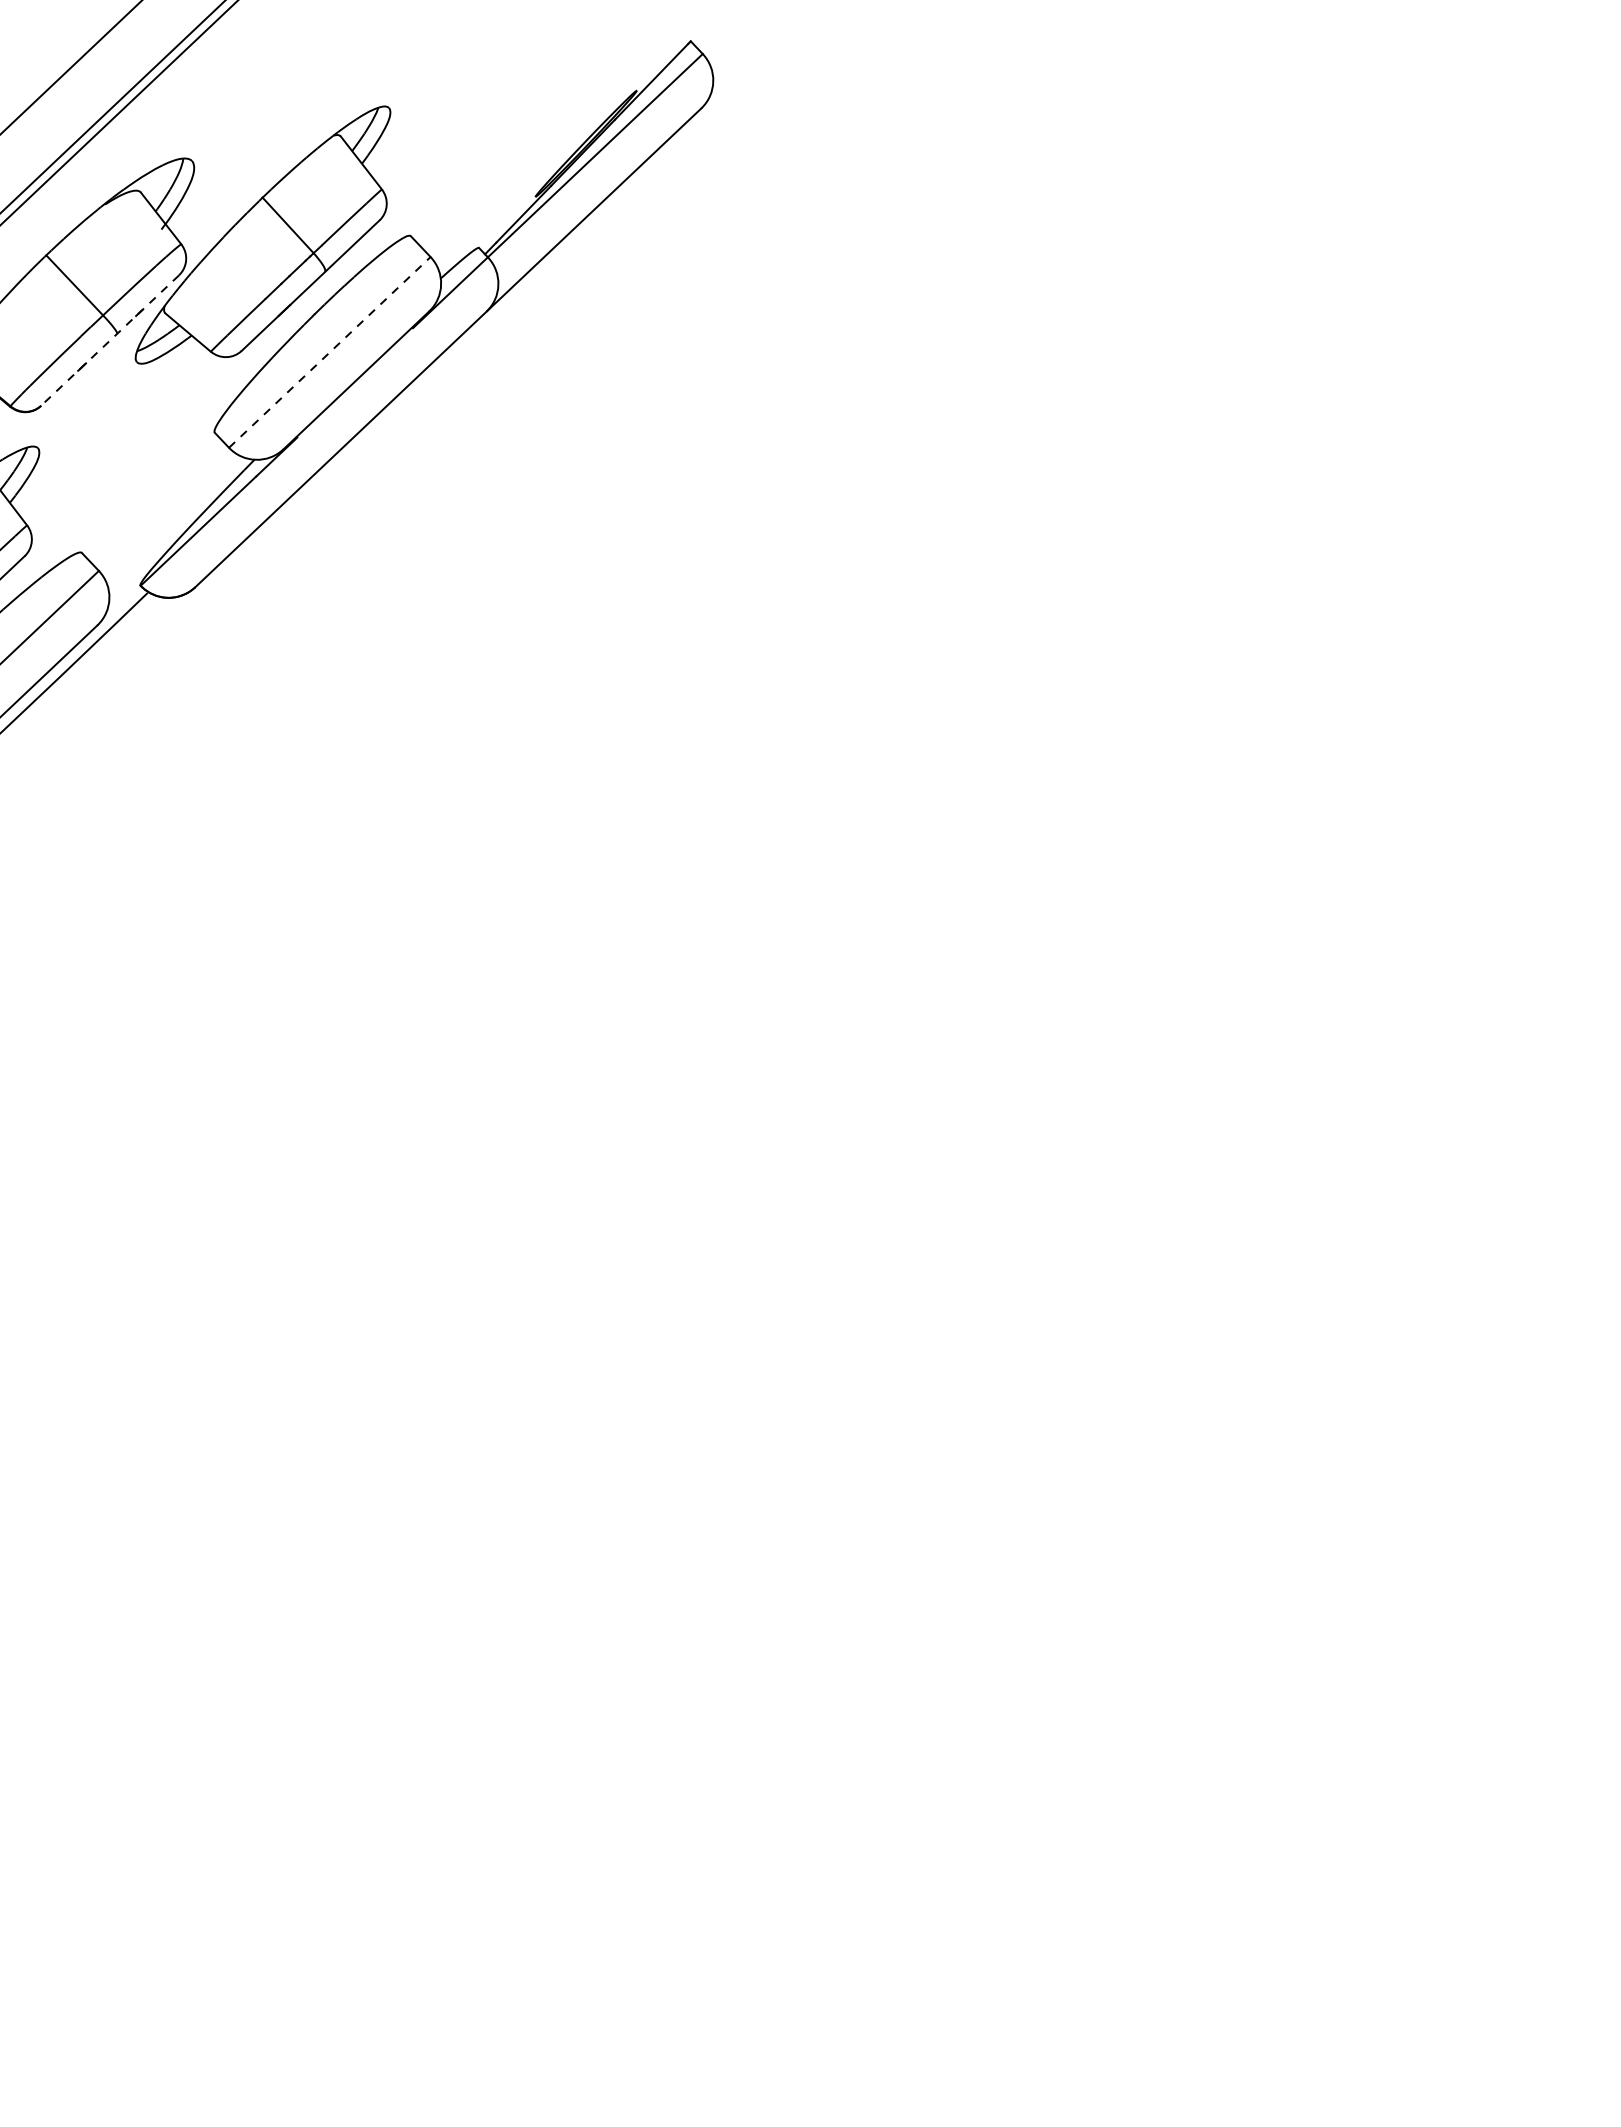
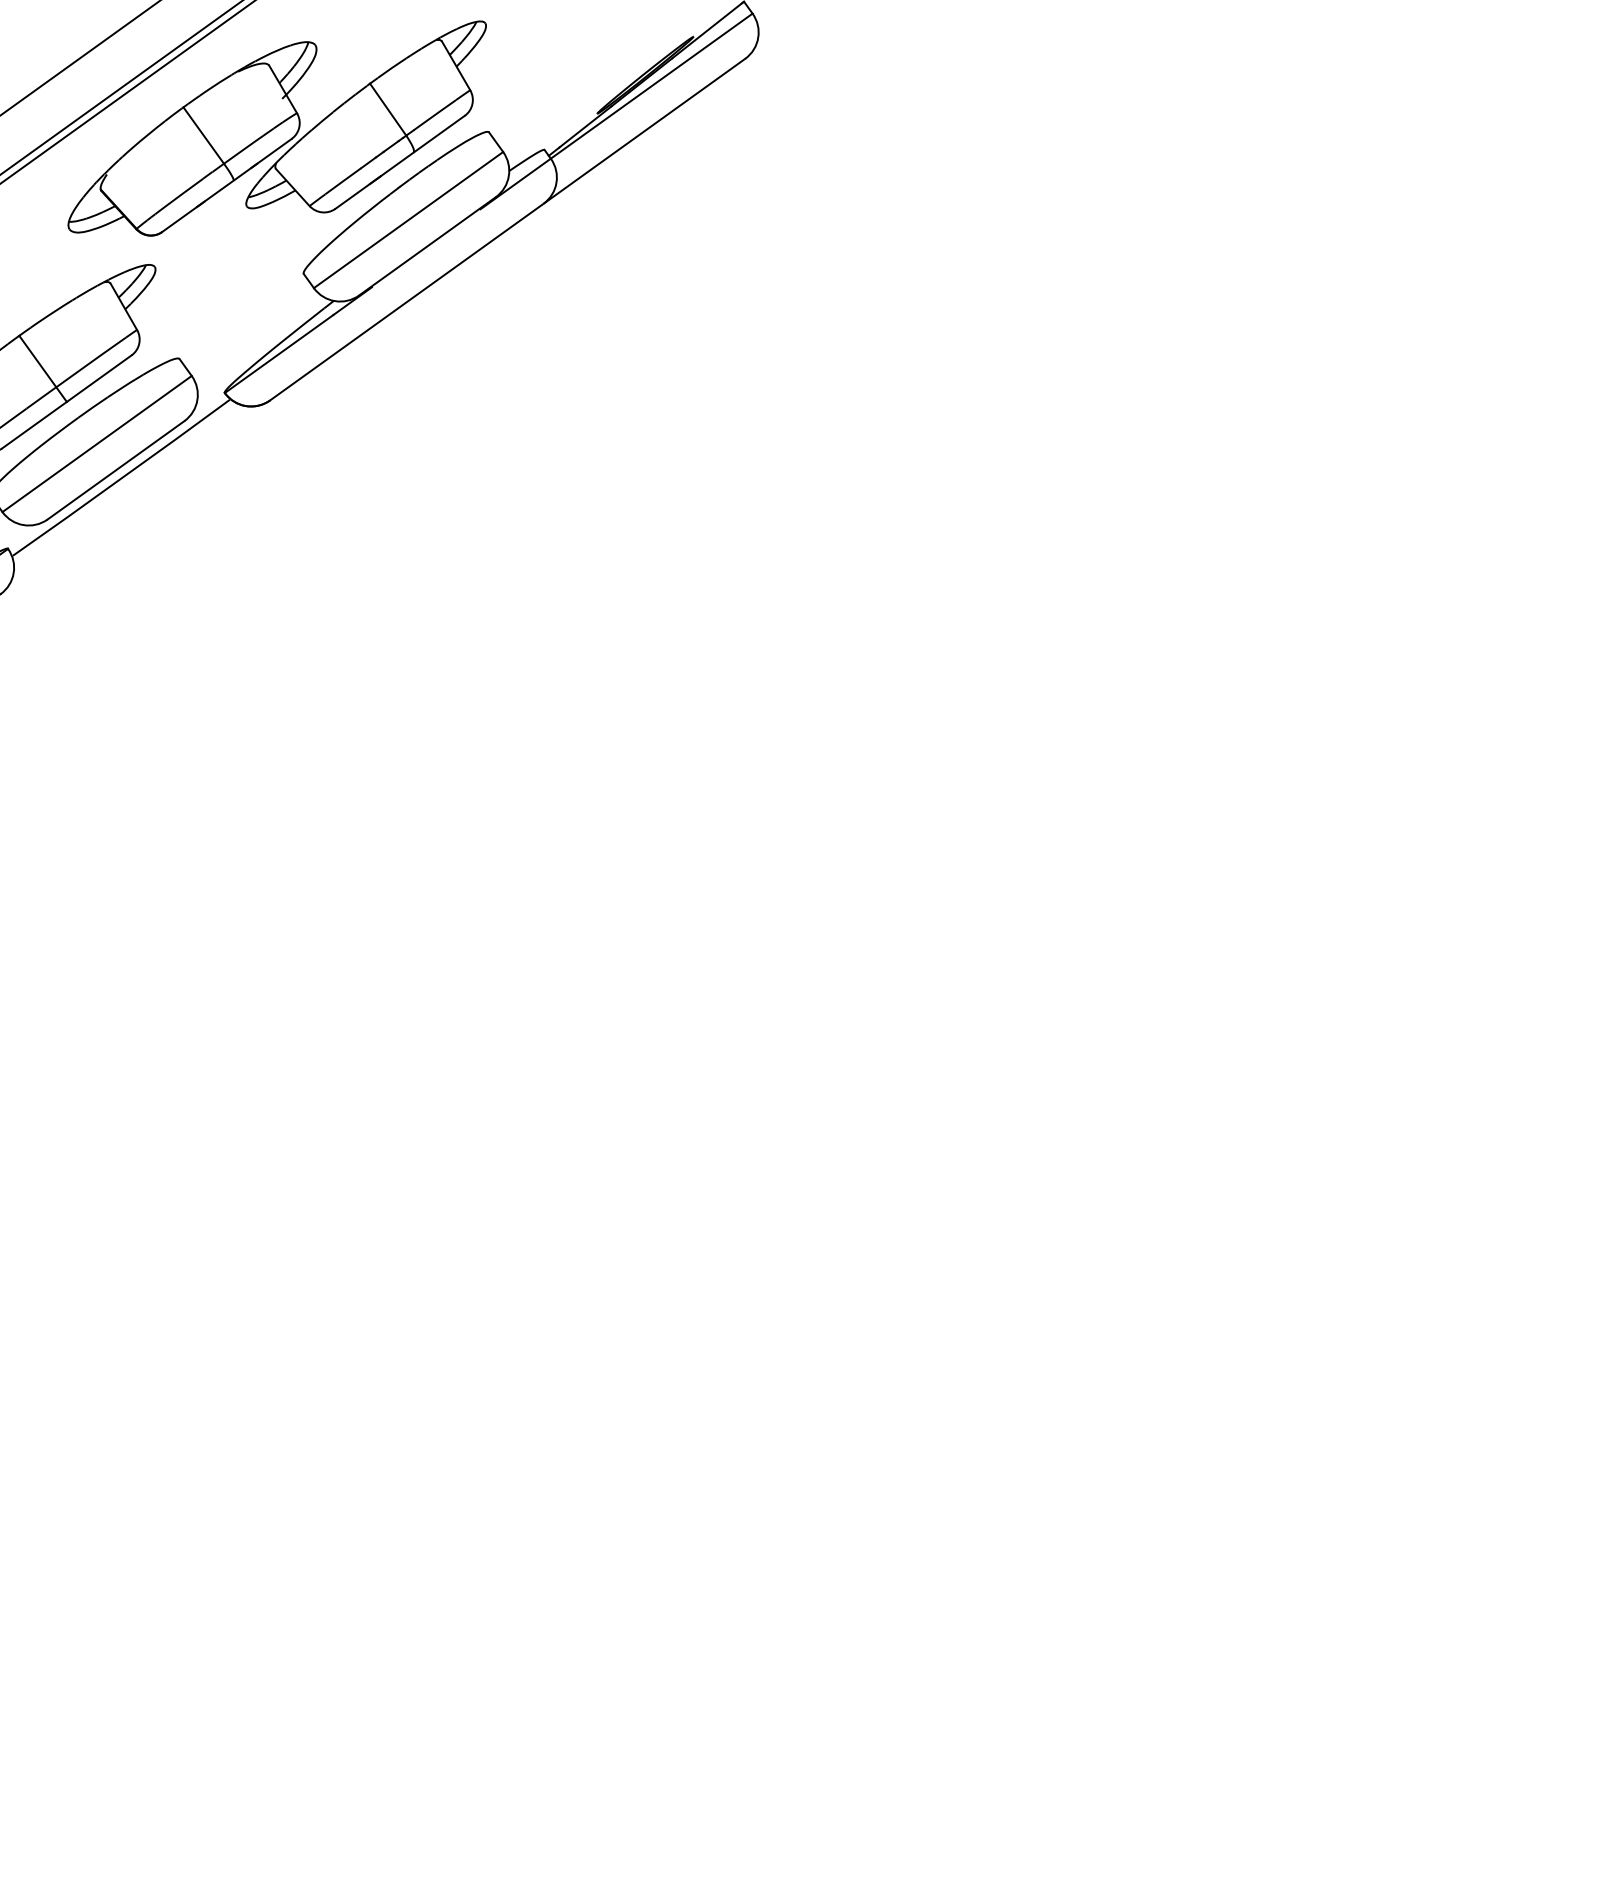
line: (109, 340) -> (226, 185), dashed -> solid
line: (329, 352) -> (408, 220), dashed -> solid

